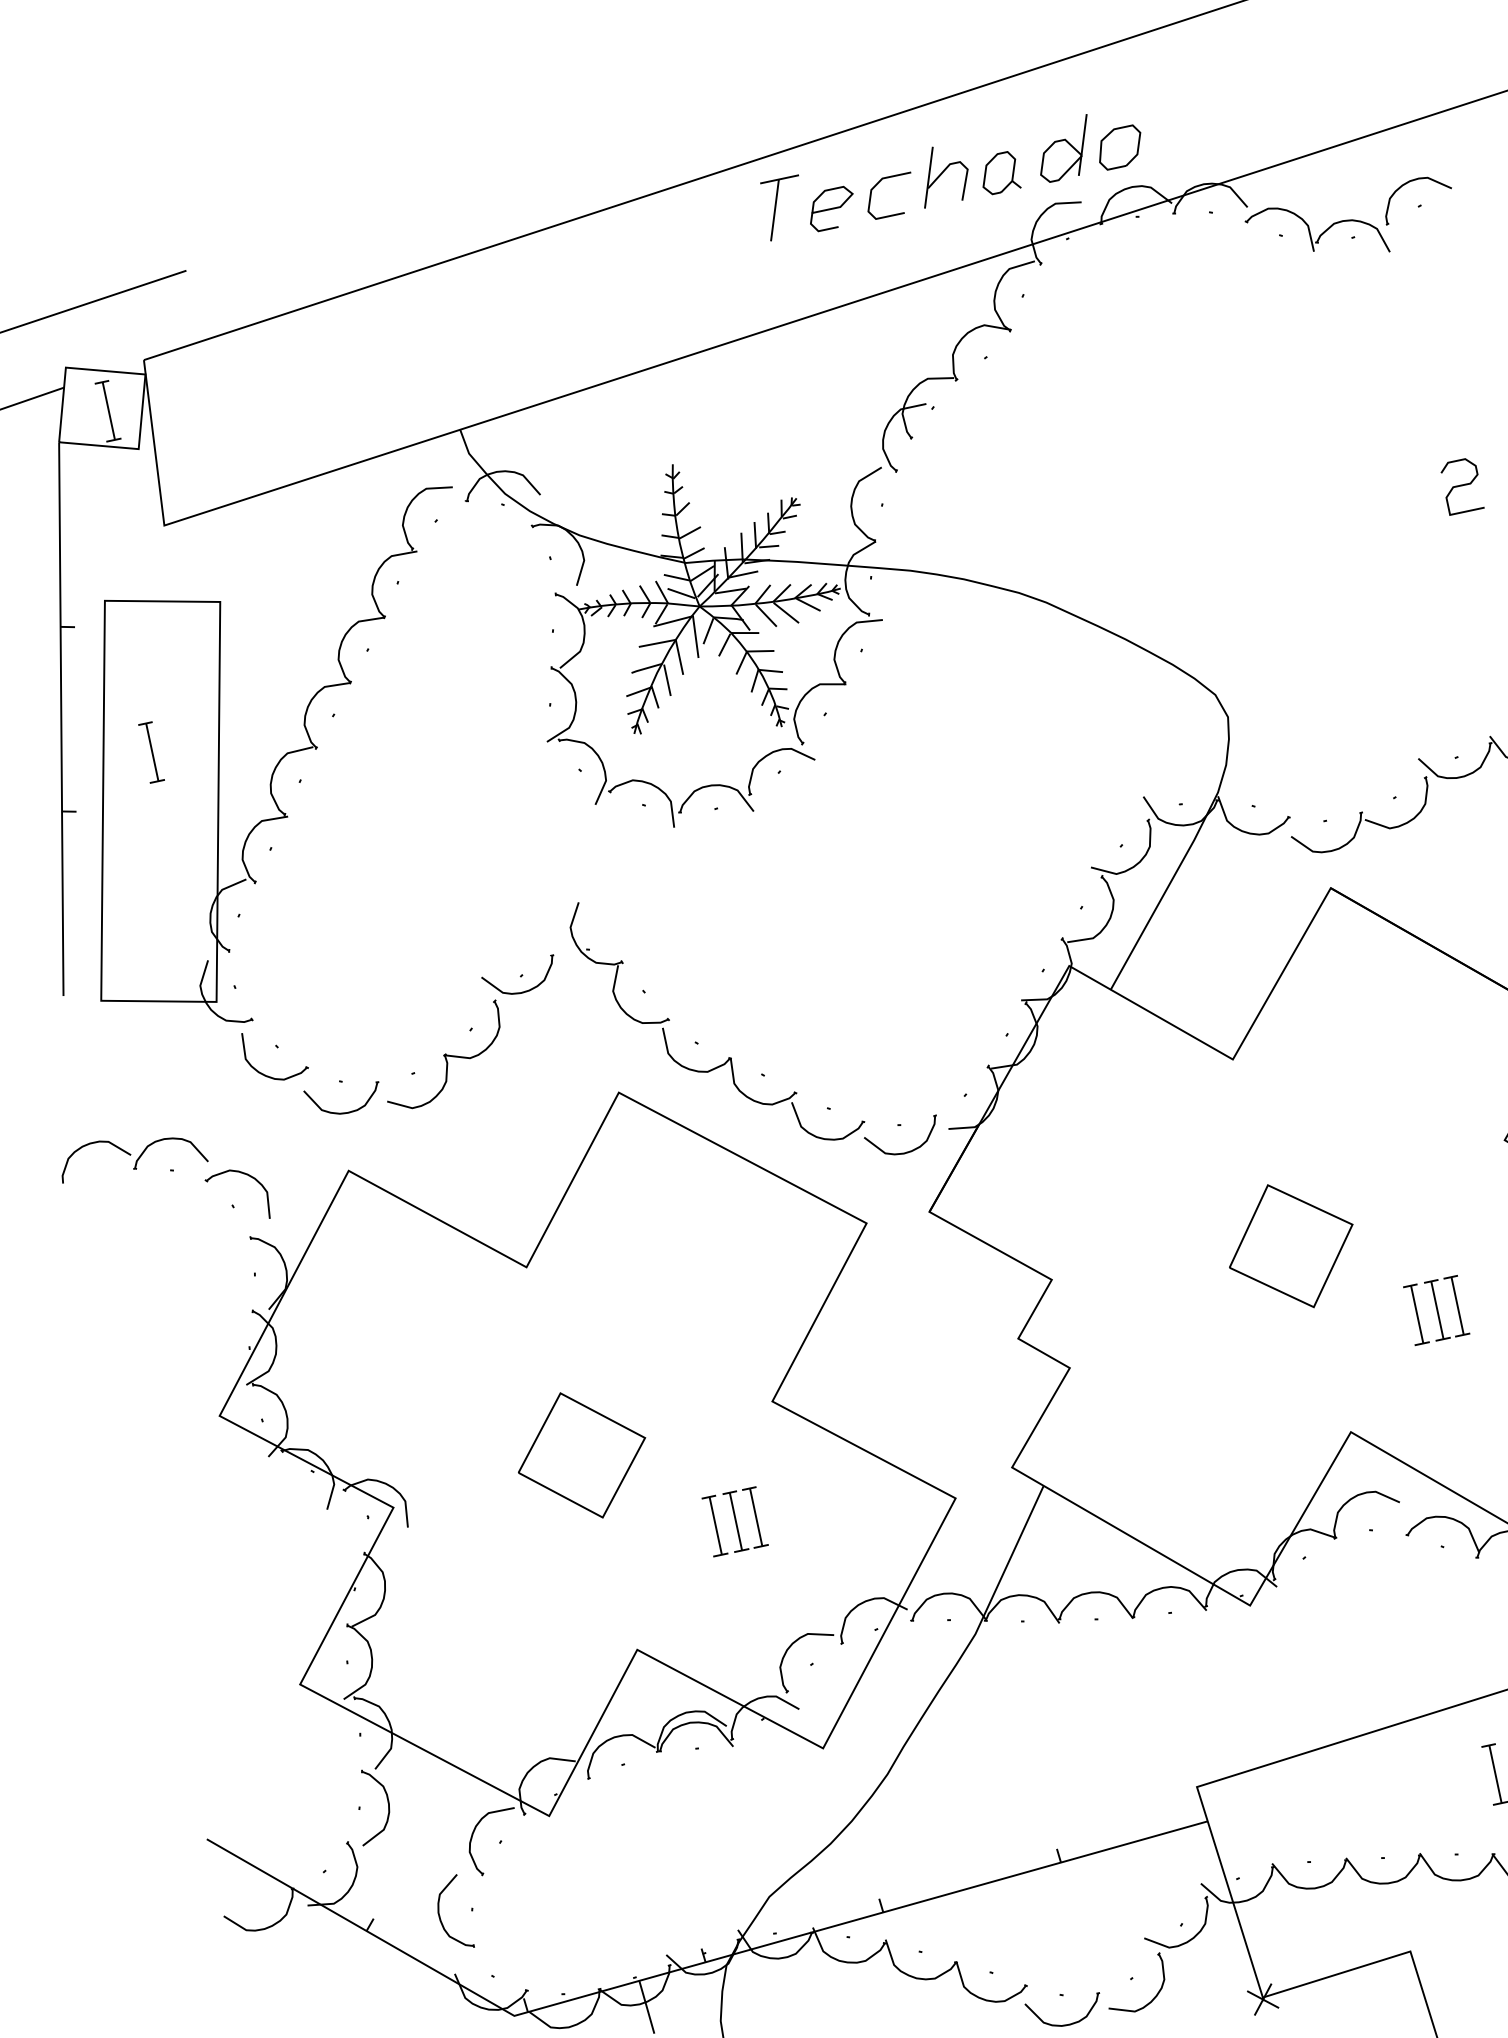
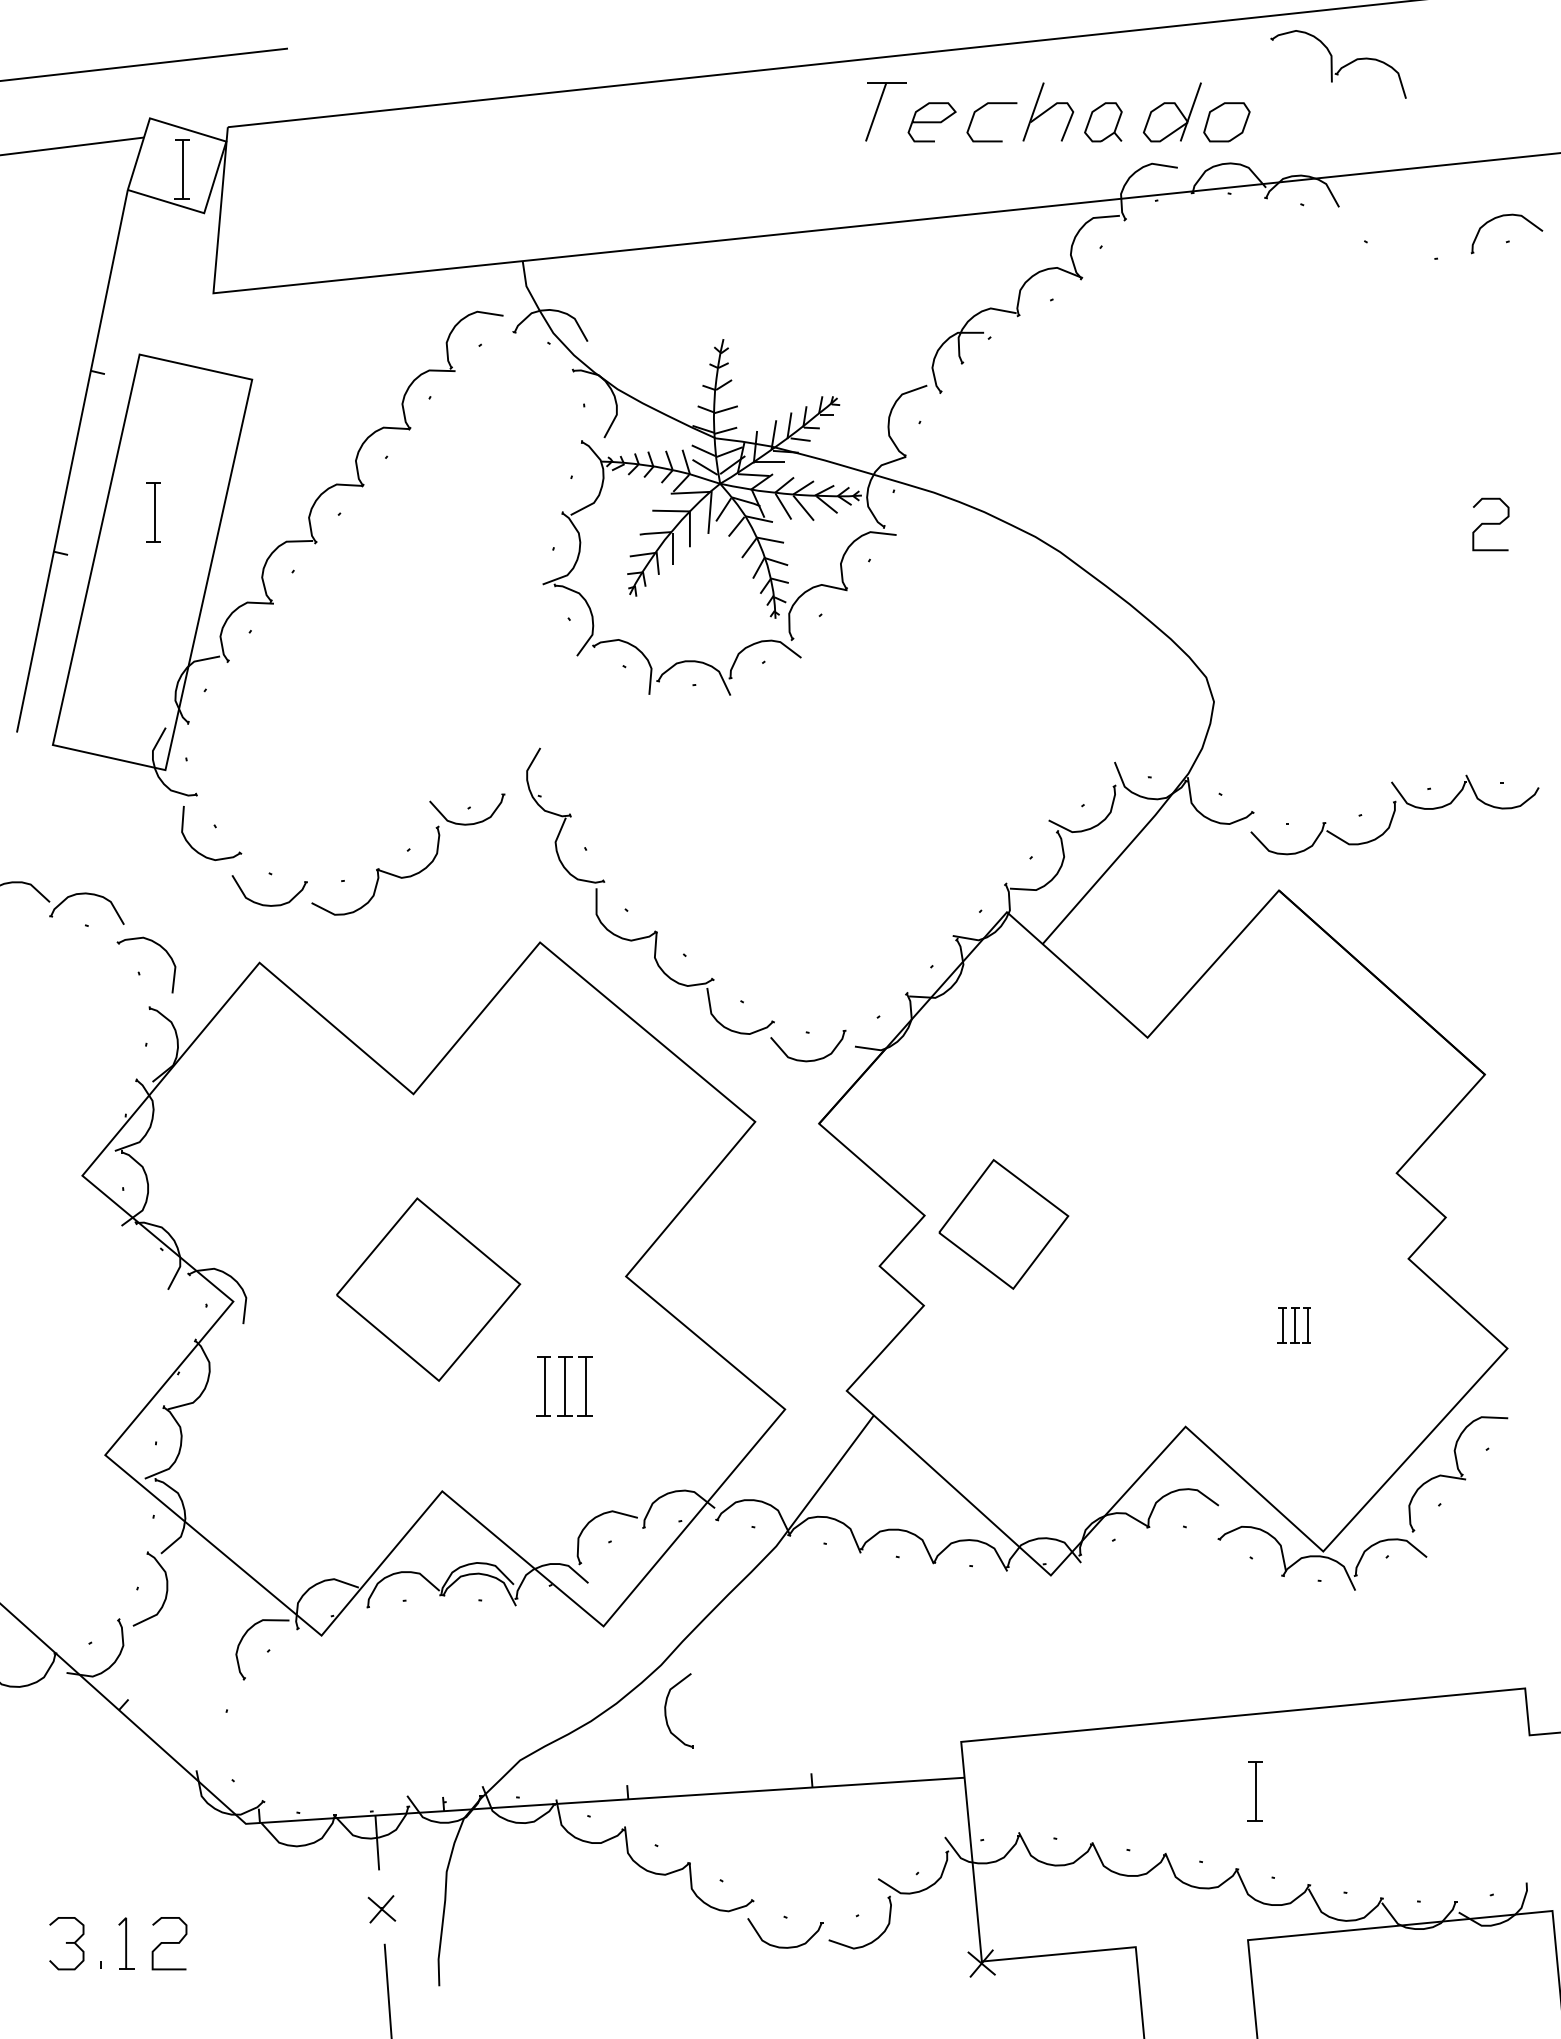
part: (1316, 232) -> (1338, 64), moved
part: (1290, 1246) -> (1003, 1224), moved
part: (1436, 1310) -> (1294, 1325), size x0.6
part: (581, 1455) -> (428, 1289), size x1.4
part: (440, 1915) -> (666, 1710), moved

